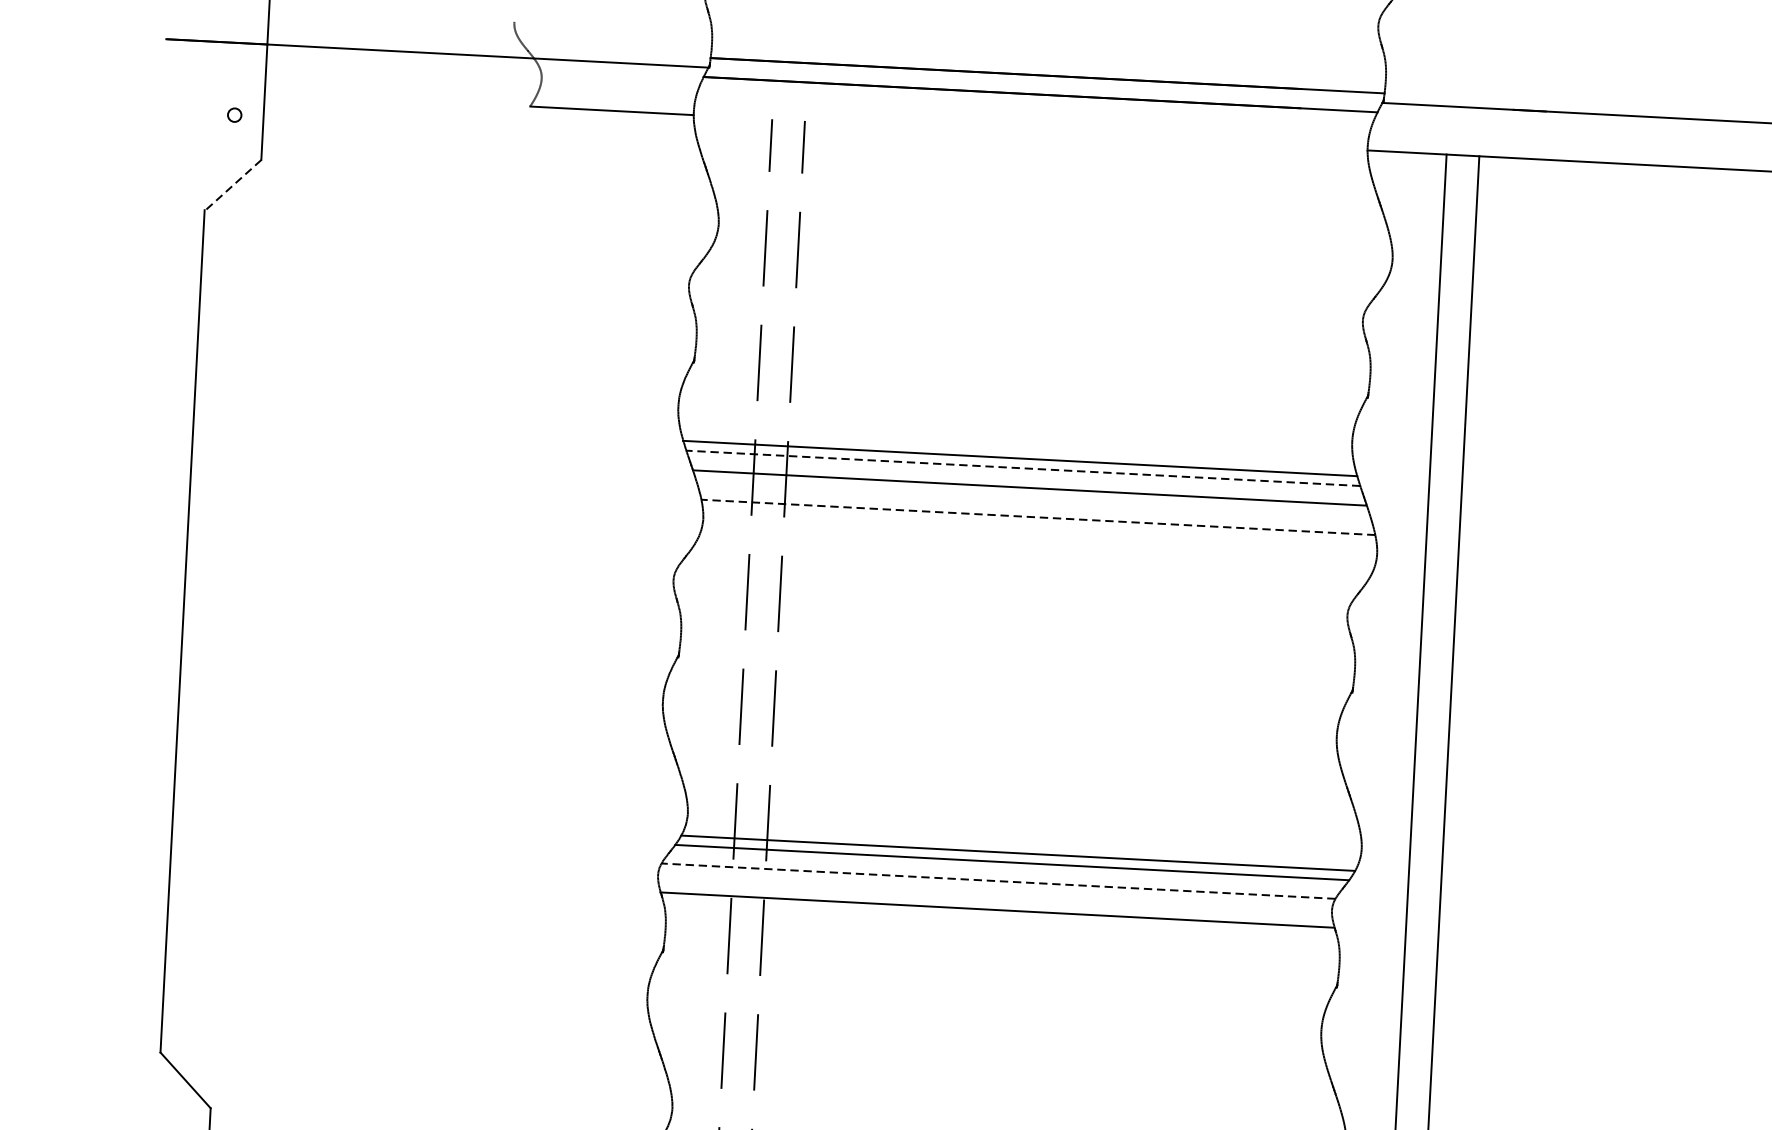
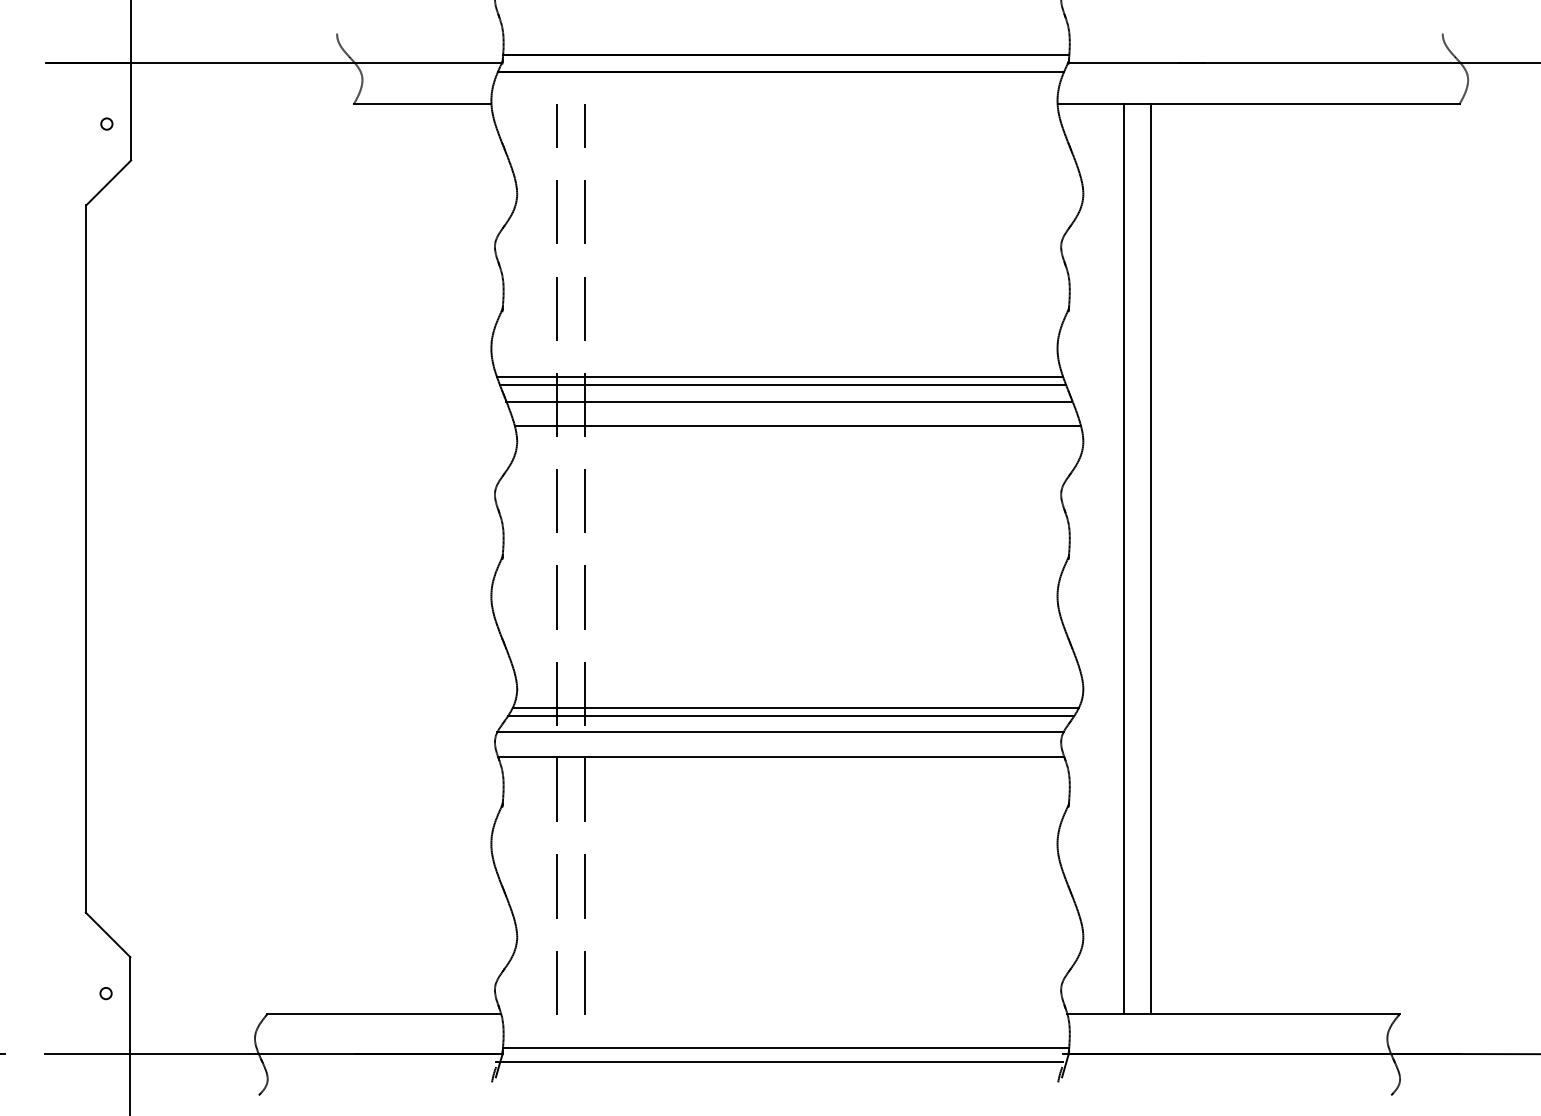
line: (232, 186) -> (108, 183), dashed -> solid
line: (1022, 468) -> (782, 385), dashed -> solid
line: (1037, 517) -> (797, 425), dashed -> solid
line: (997, 881) -> (779, 732), dashed -> solid

